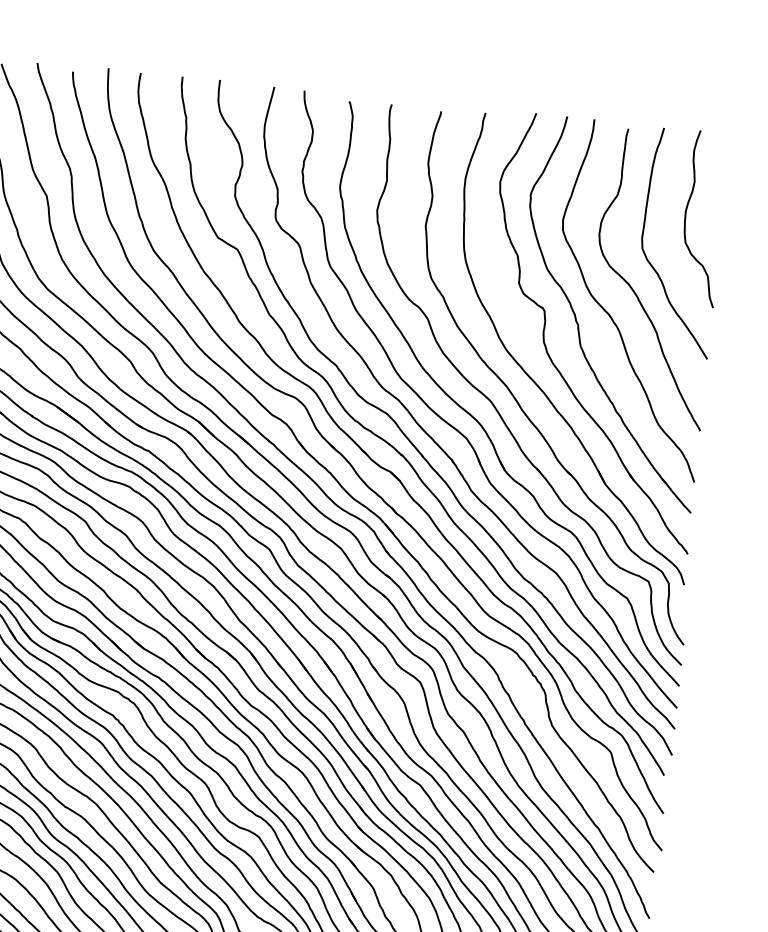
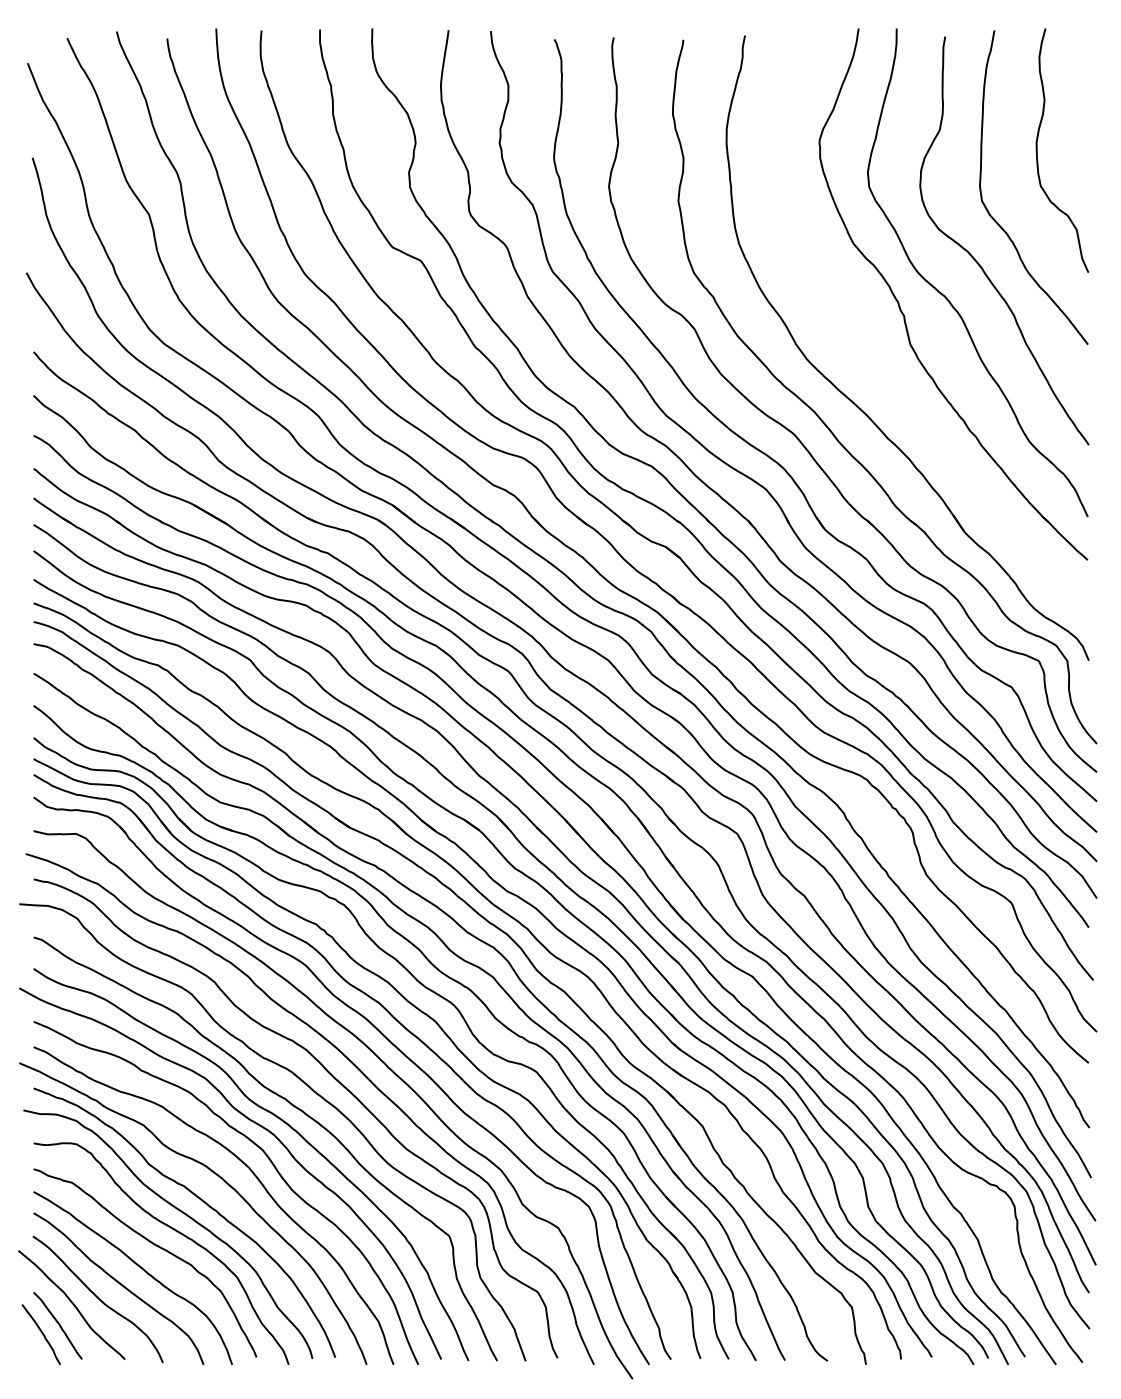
part: (545, 326) -> (858, 322), removed

